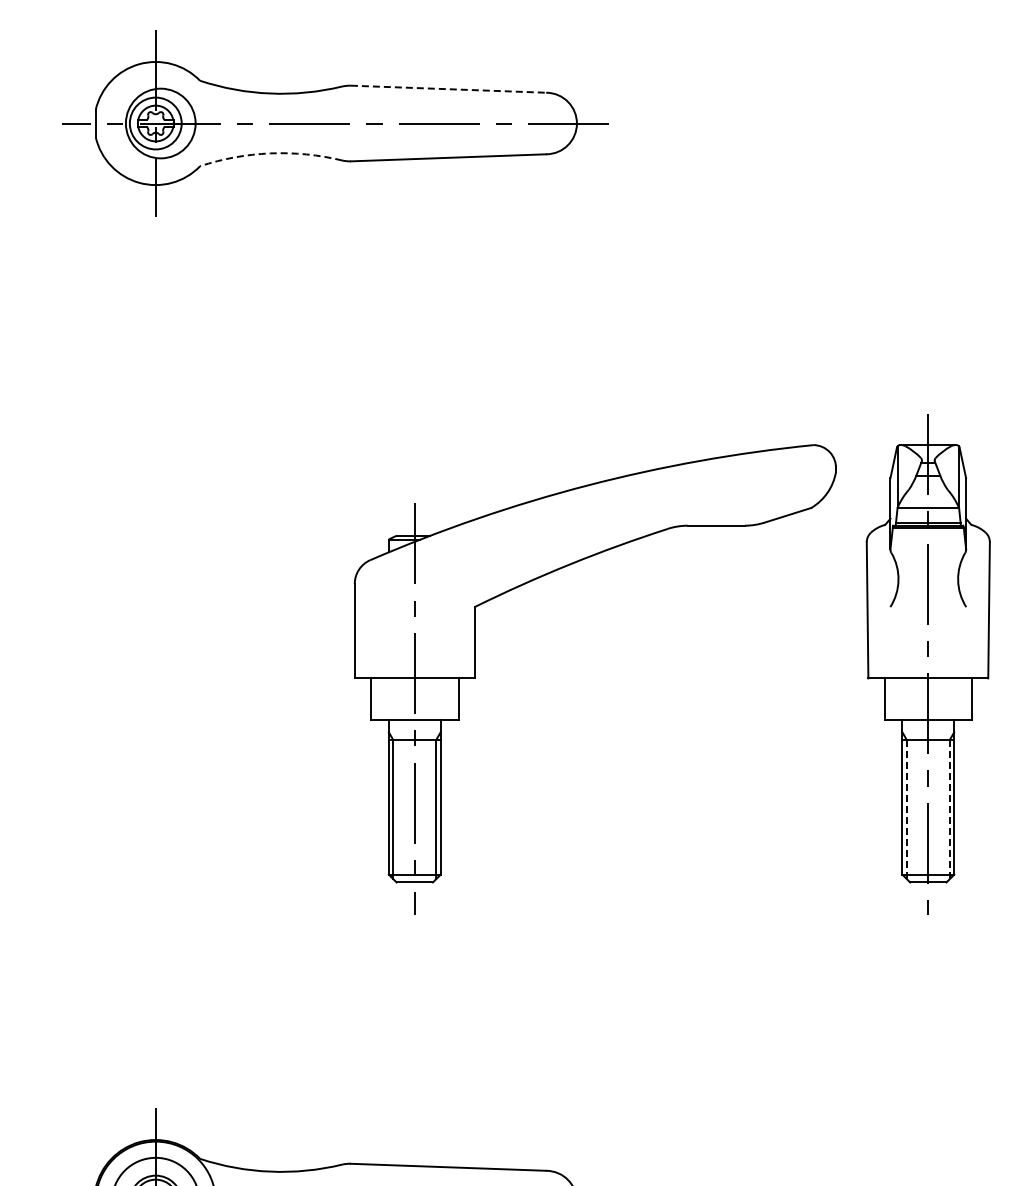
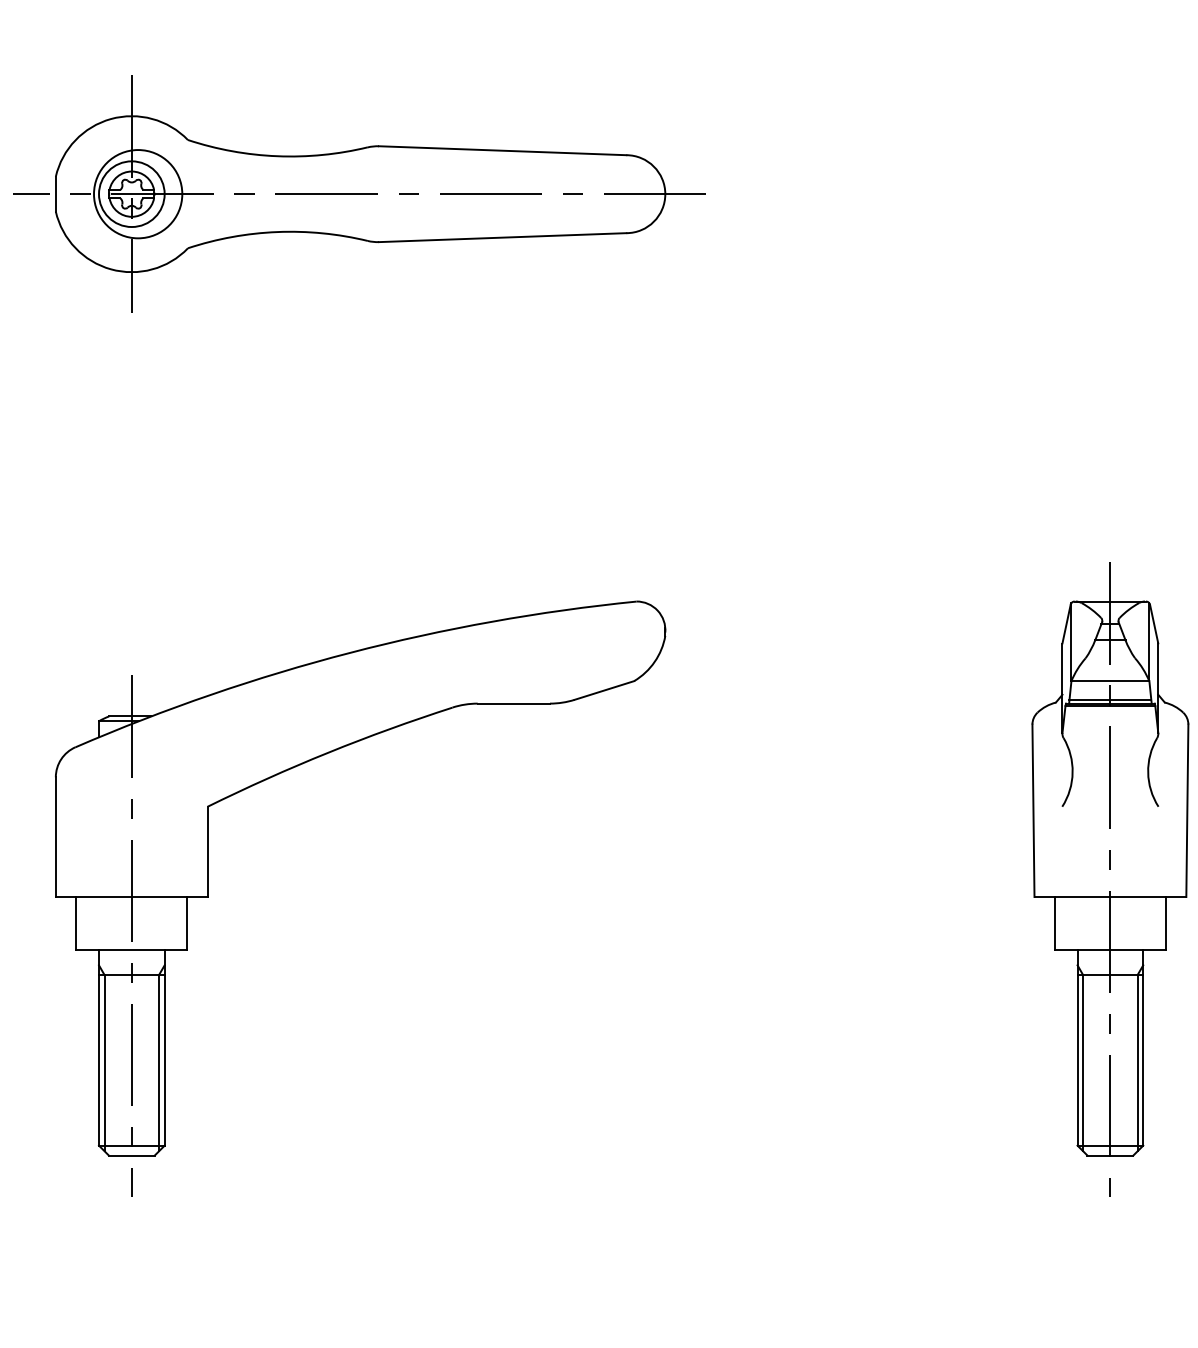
line: (448, 89) -> (502, 151), dashed -> solid
arc: (270, 153) -> (277, 232), dashed -> solid
part: (551, 573) -> (305, 764), moved
line: (906, 809) -> (1082, 1063), dashed -> solid
line: (949, 809) -> (1137, 1063), dashed -> solid

